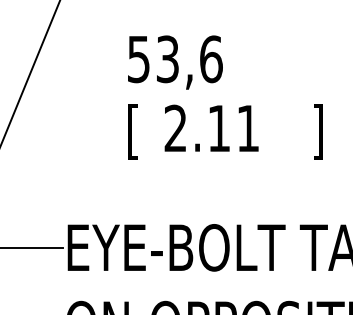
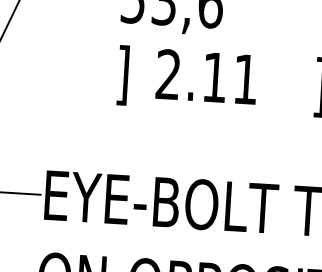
text: (132, 131) -> (122, 75), [ -> ]

